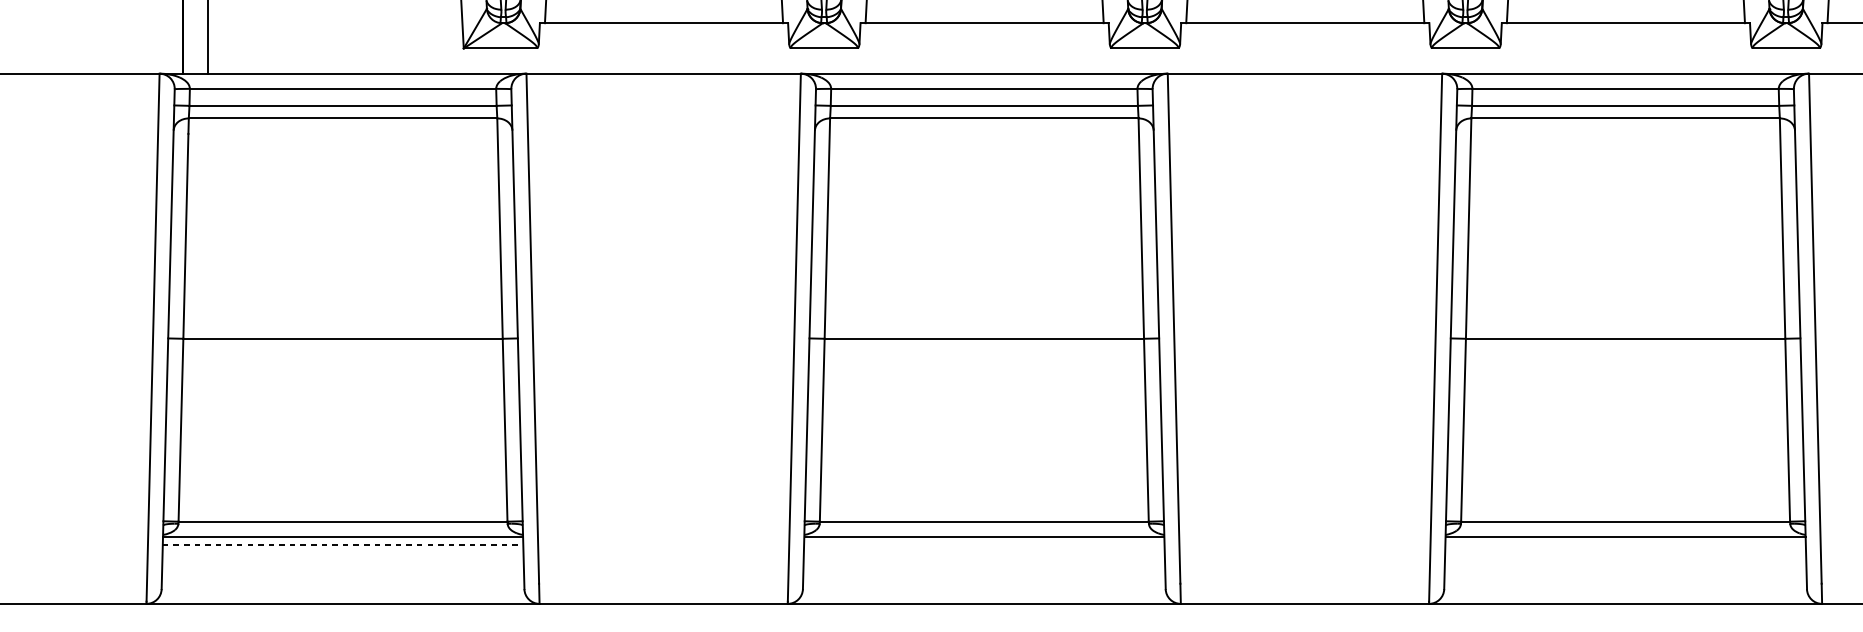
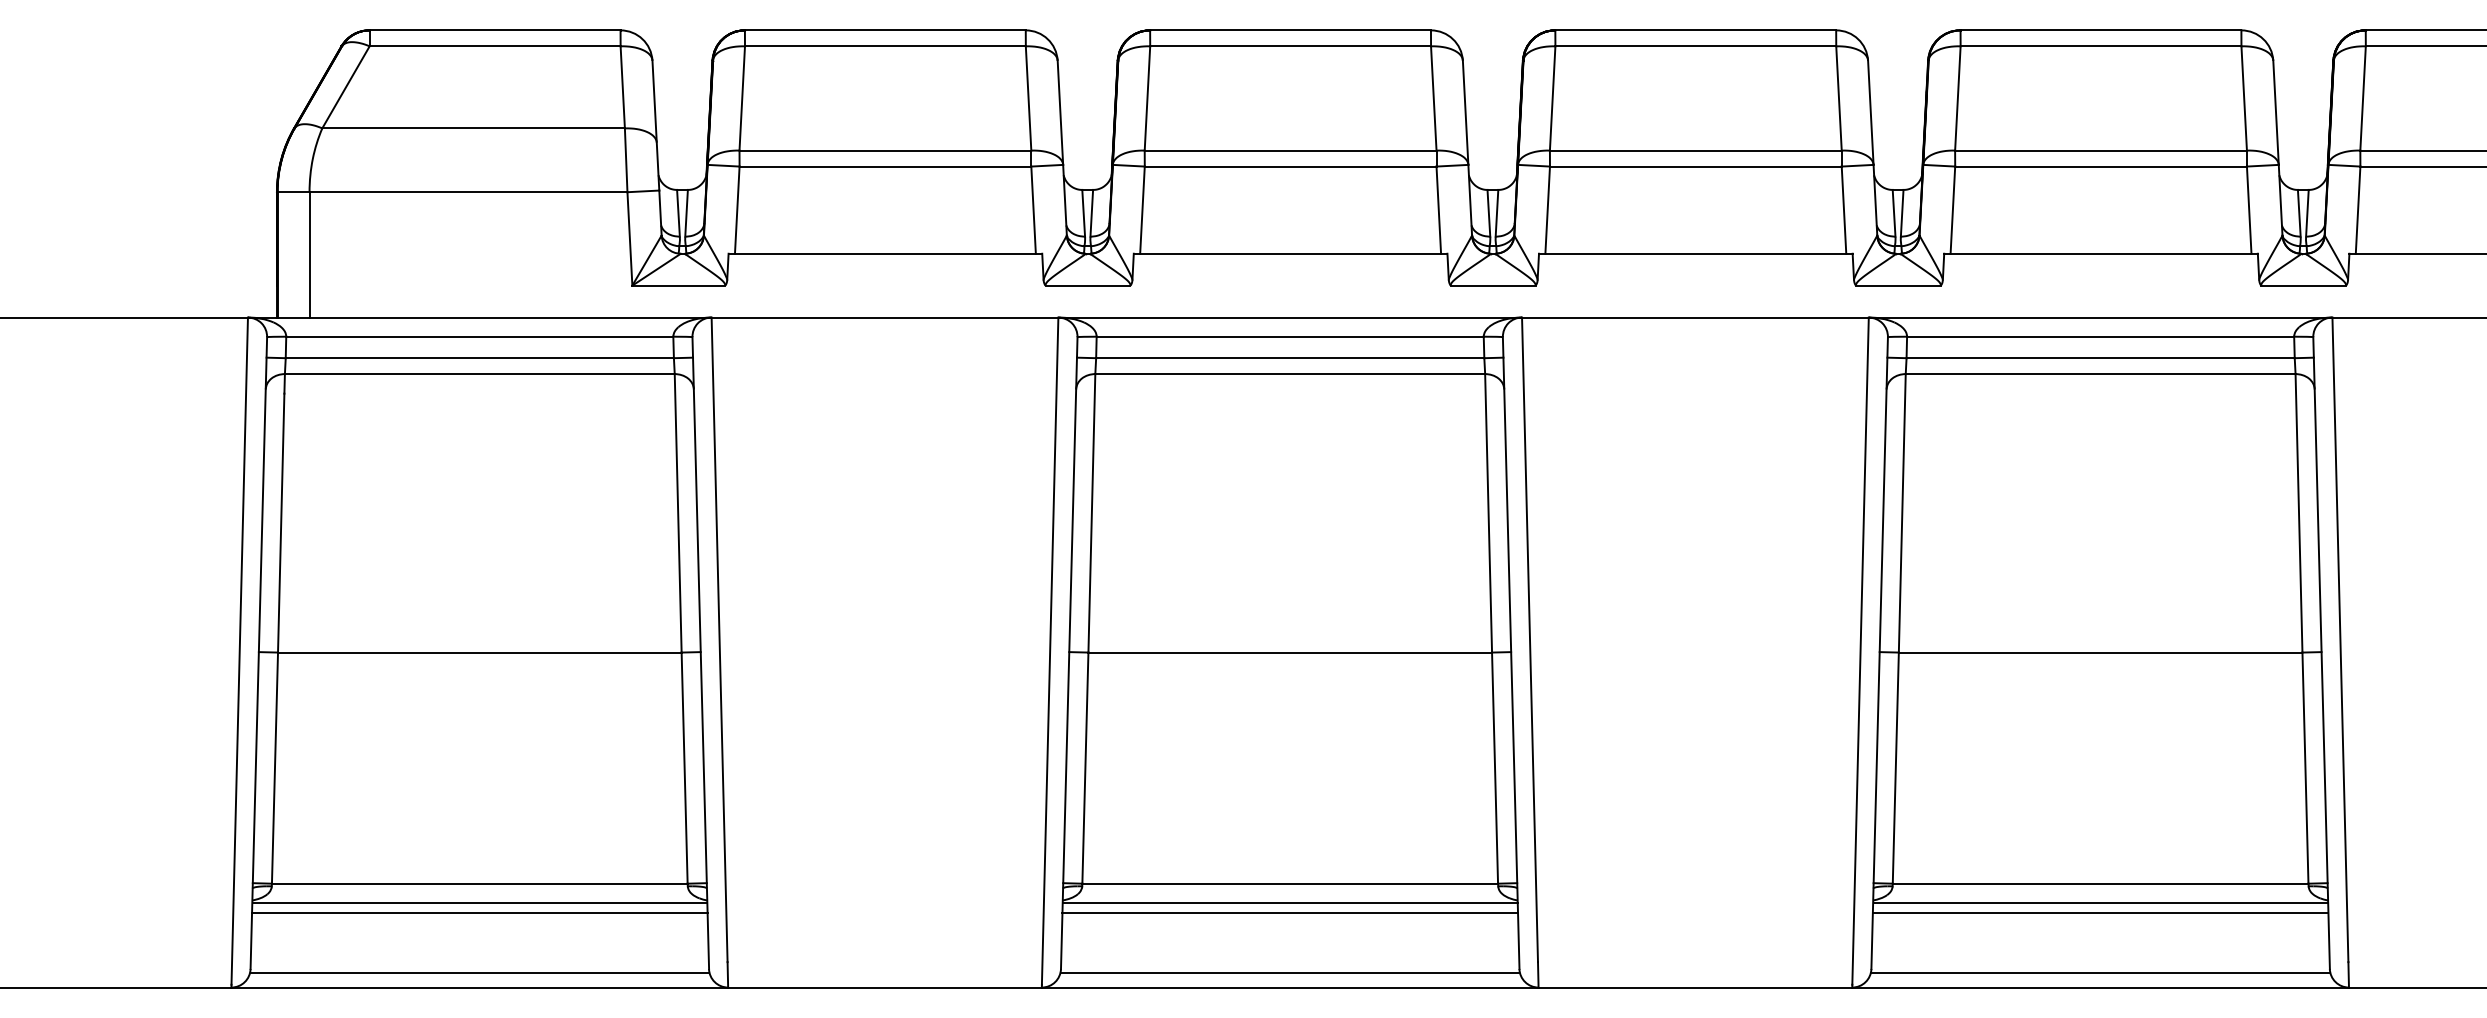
line: (342, 545) -> (479, 913), dashed -> solid
line: (984, 545) -> (1290, 913), added
line: (1625, 545) -> (2100, 913), added
line: (342, 592) -> (479, 973), added
line: (984, 592) -> (1290, 973), added
line: (1625, 592) -> (2100, 973), added

